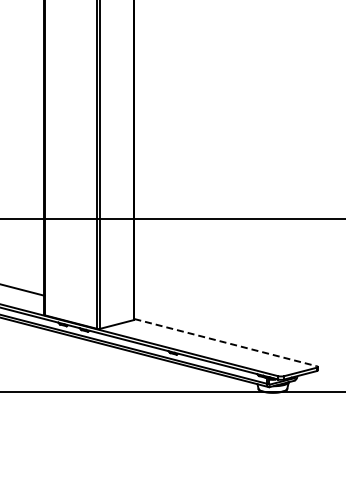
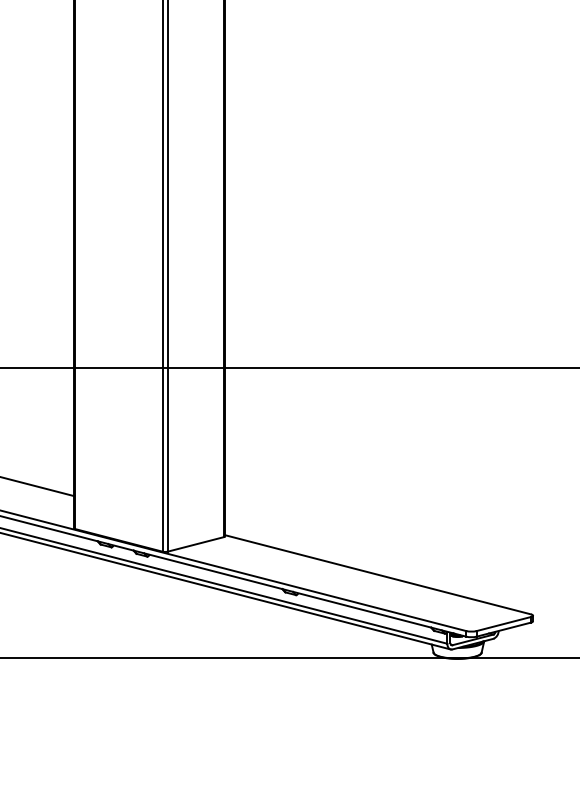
line: (226, 342) -> (379, 574), dashed -> solid

